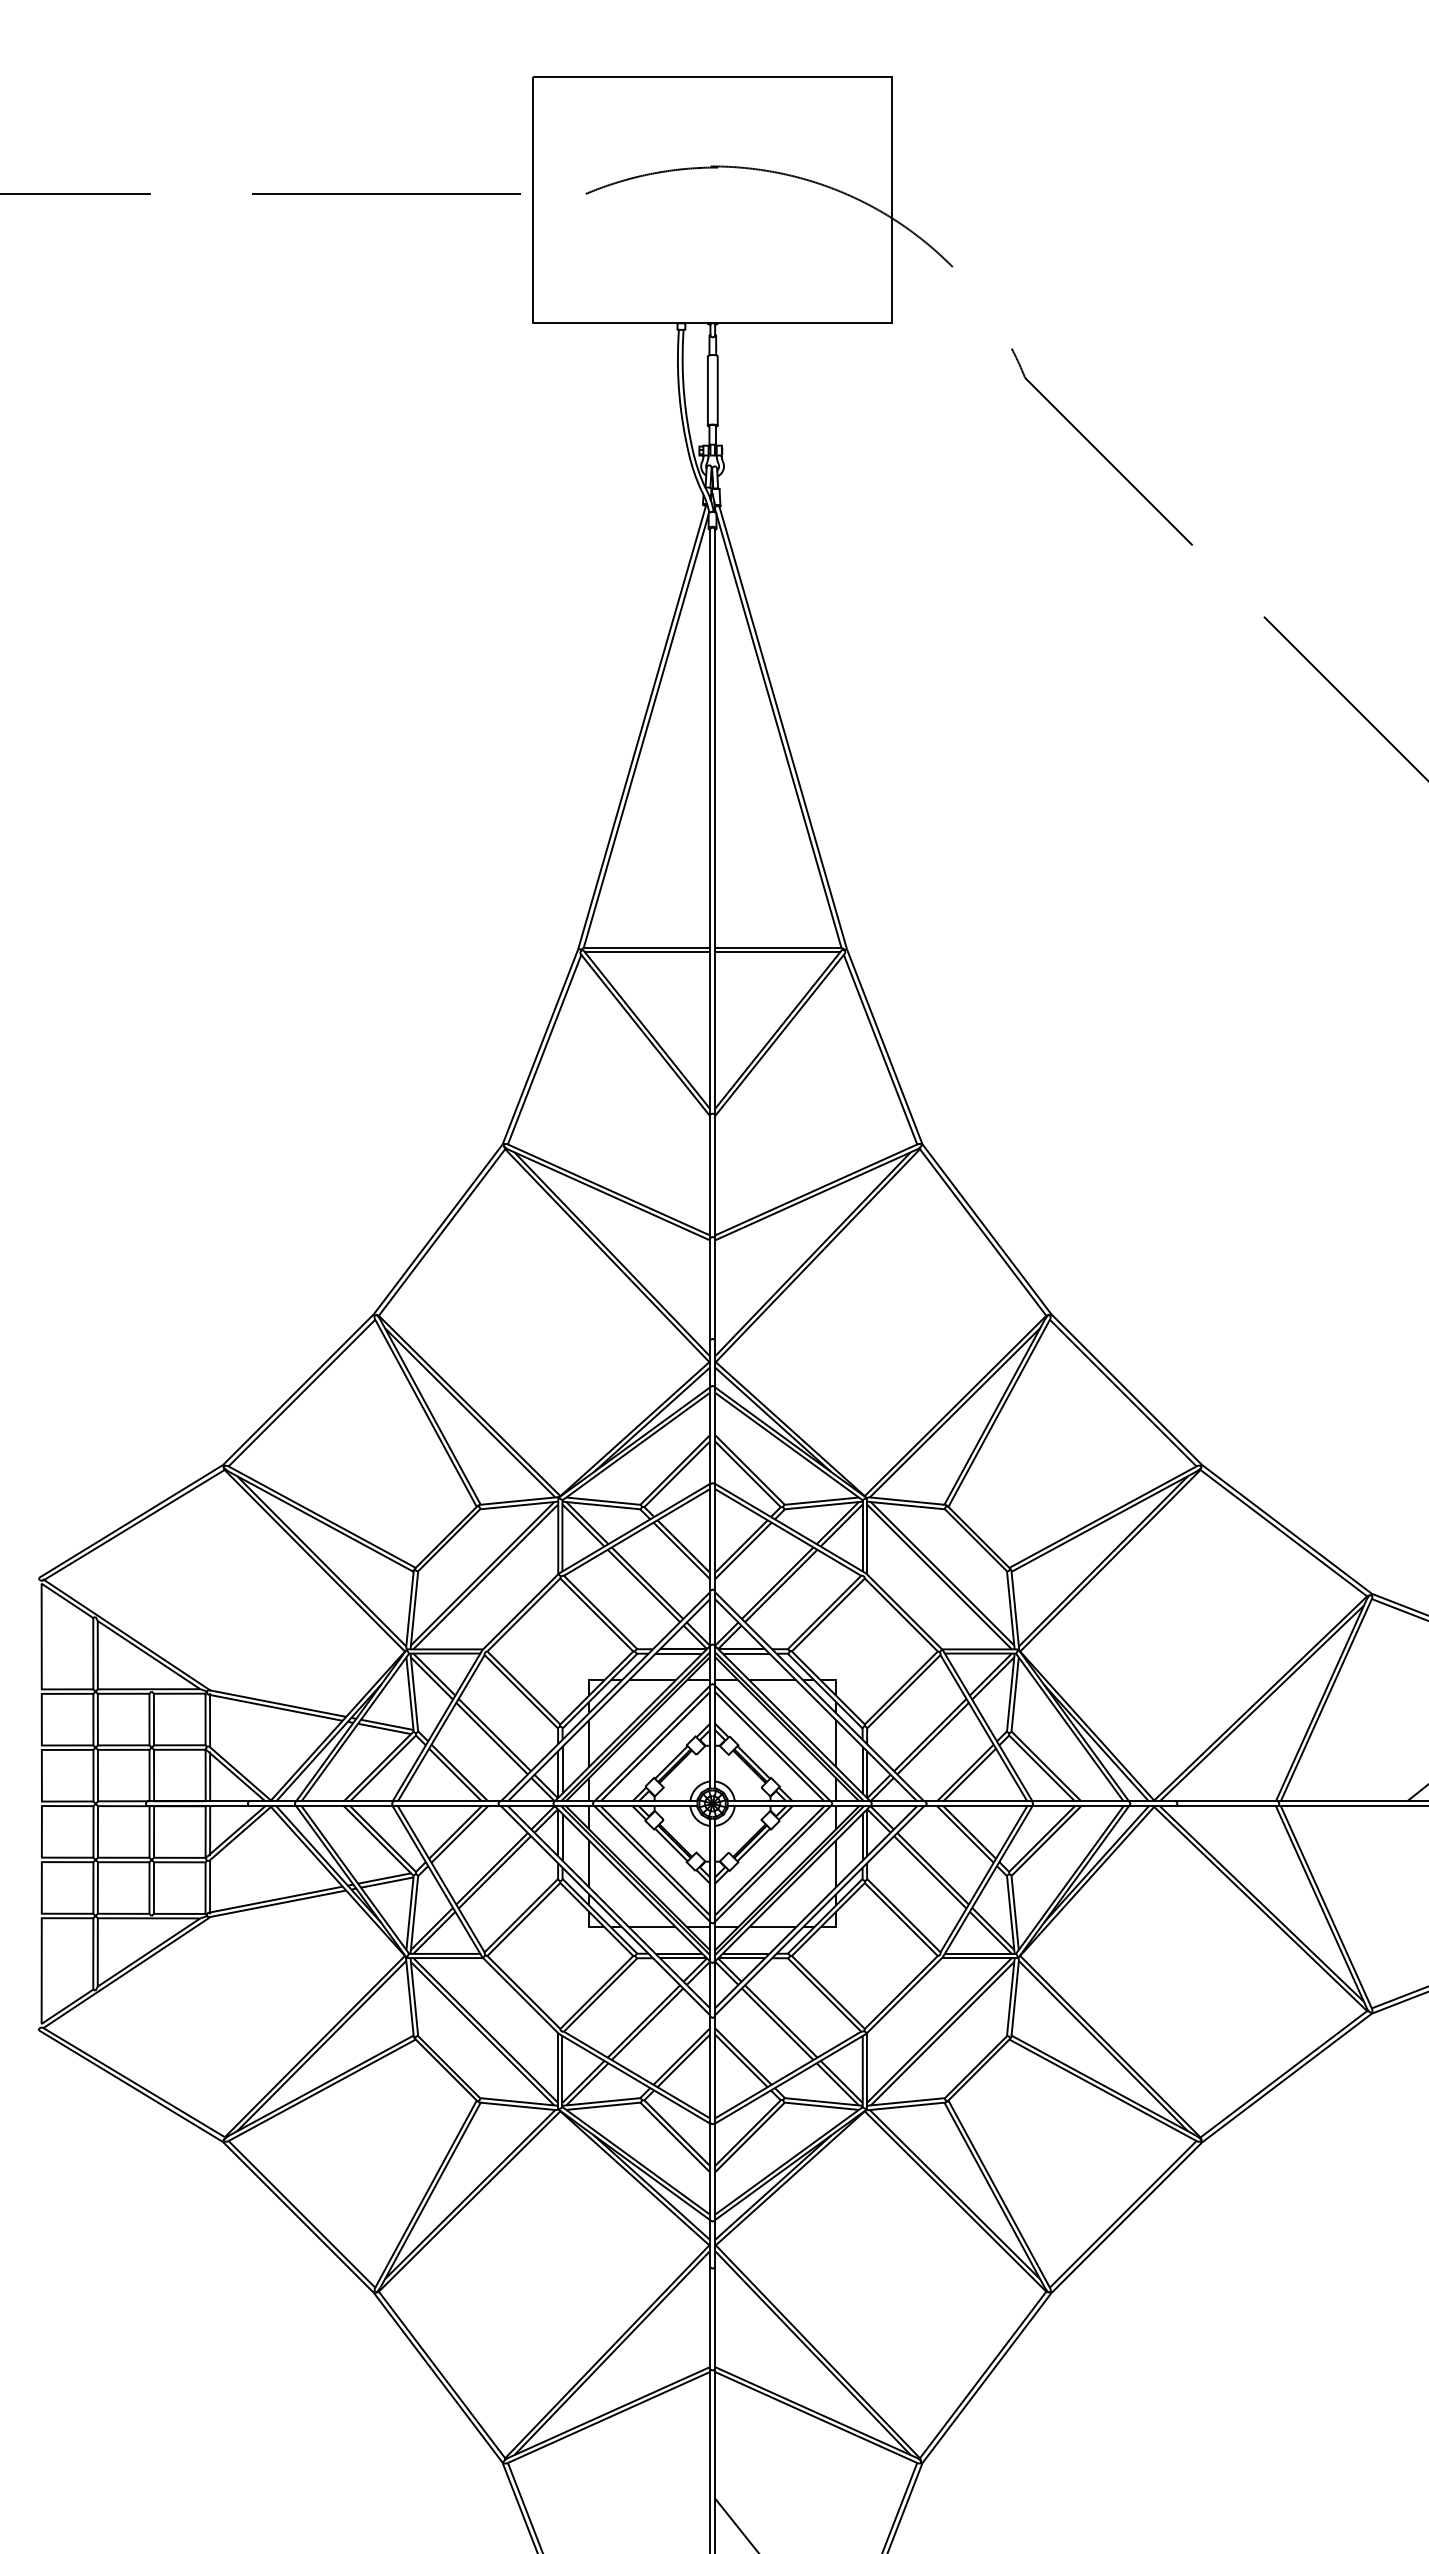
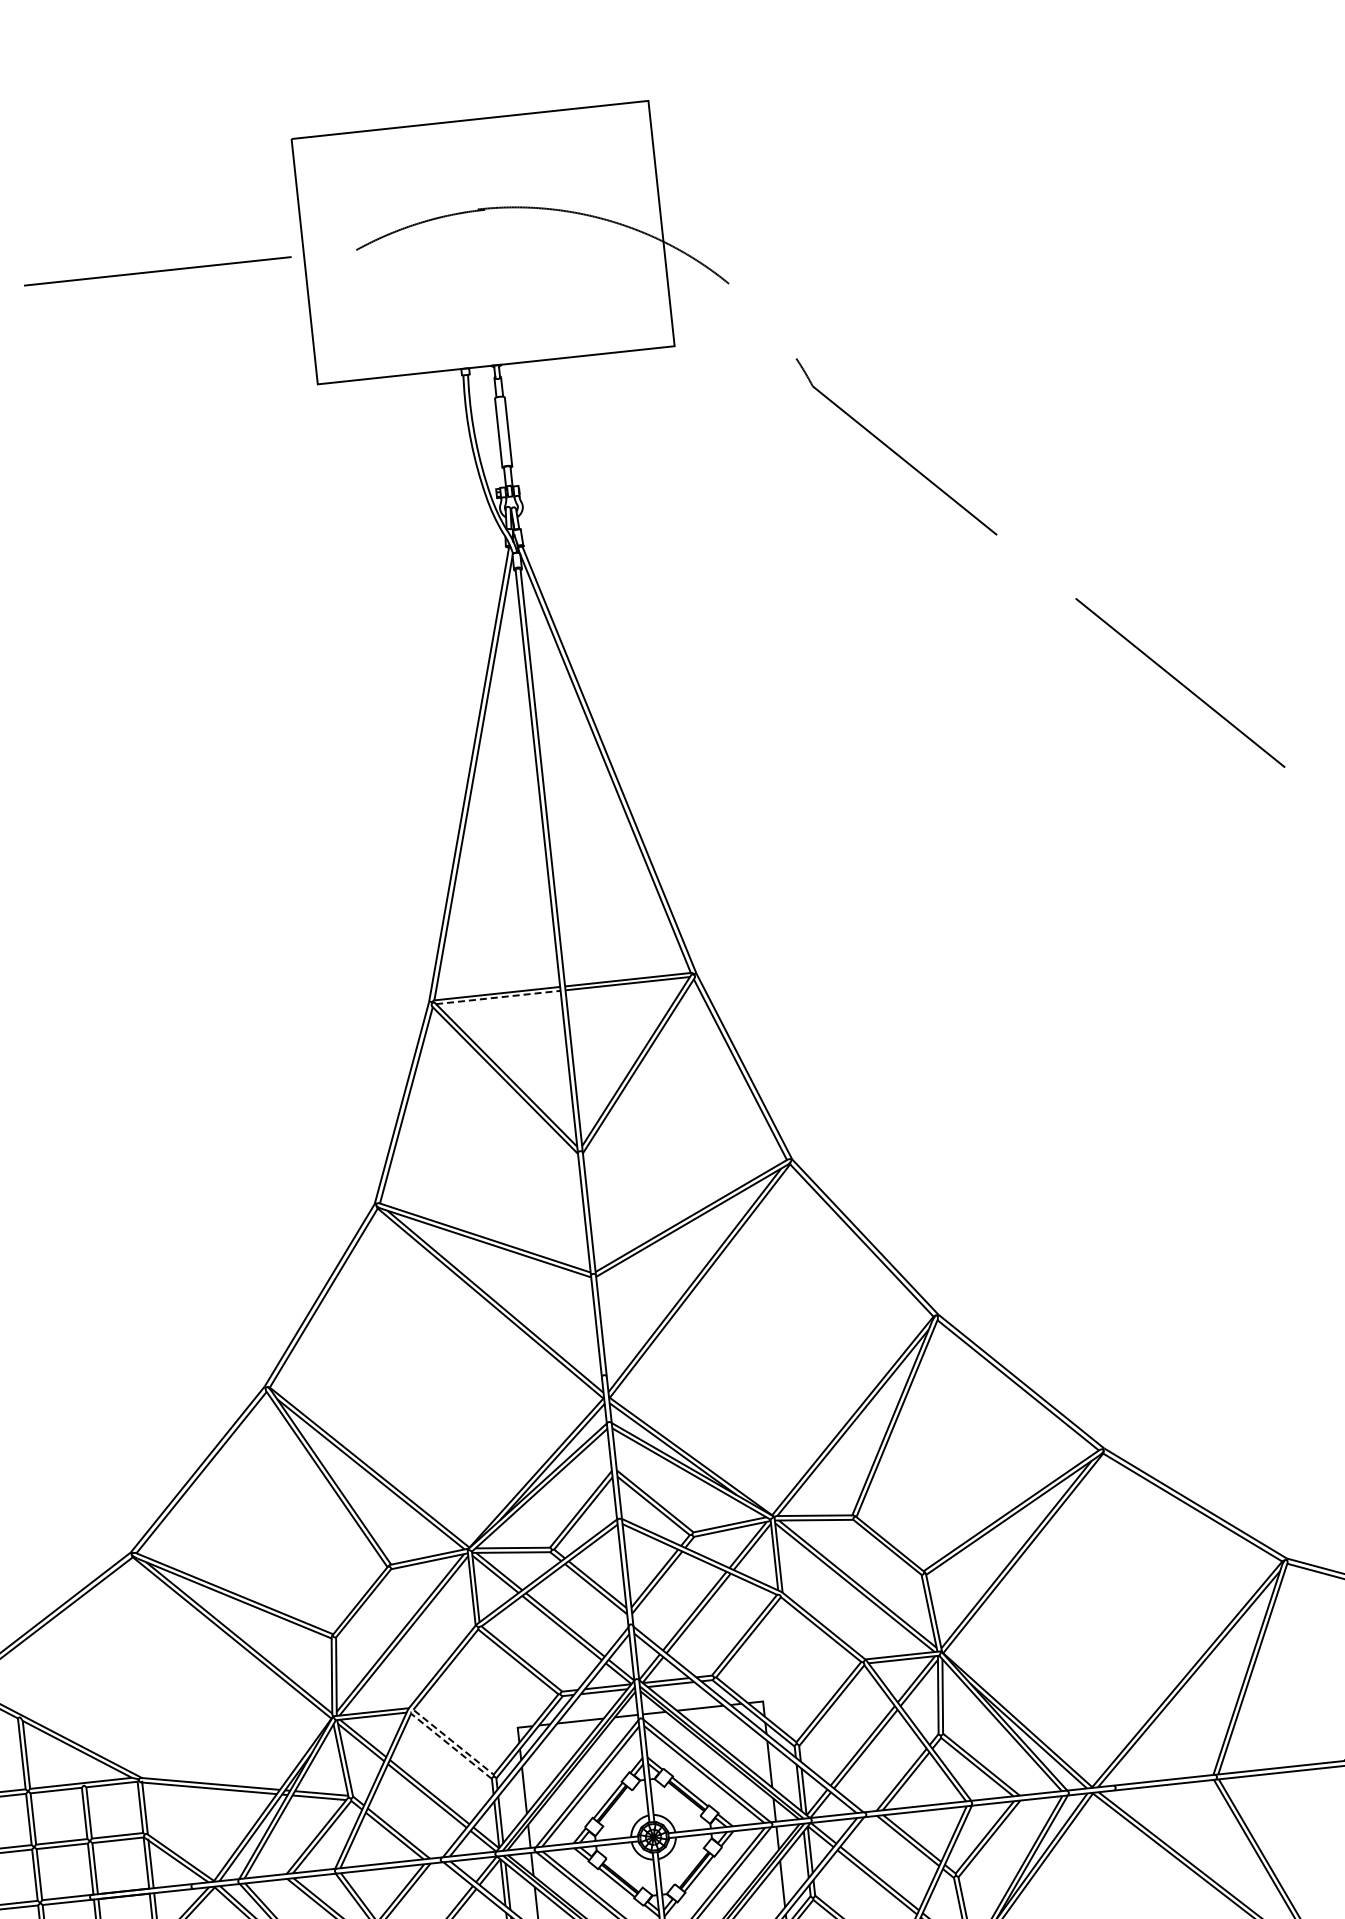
line: (647, 952) -> (498, 997), solid -> dashed
line: (485, 1652) -> (411, 1711), solid -> dashed

